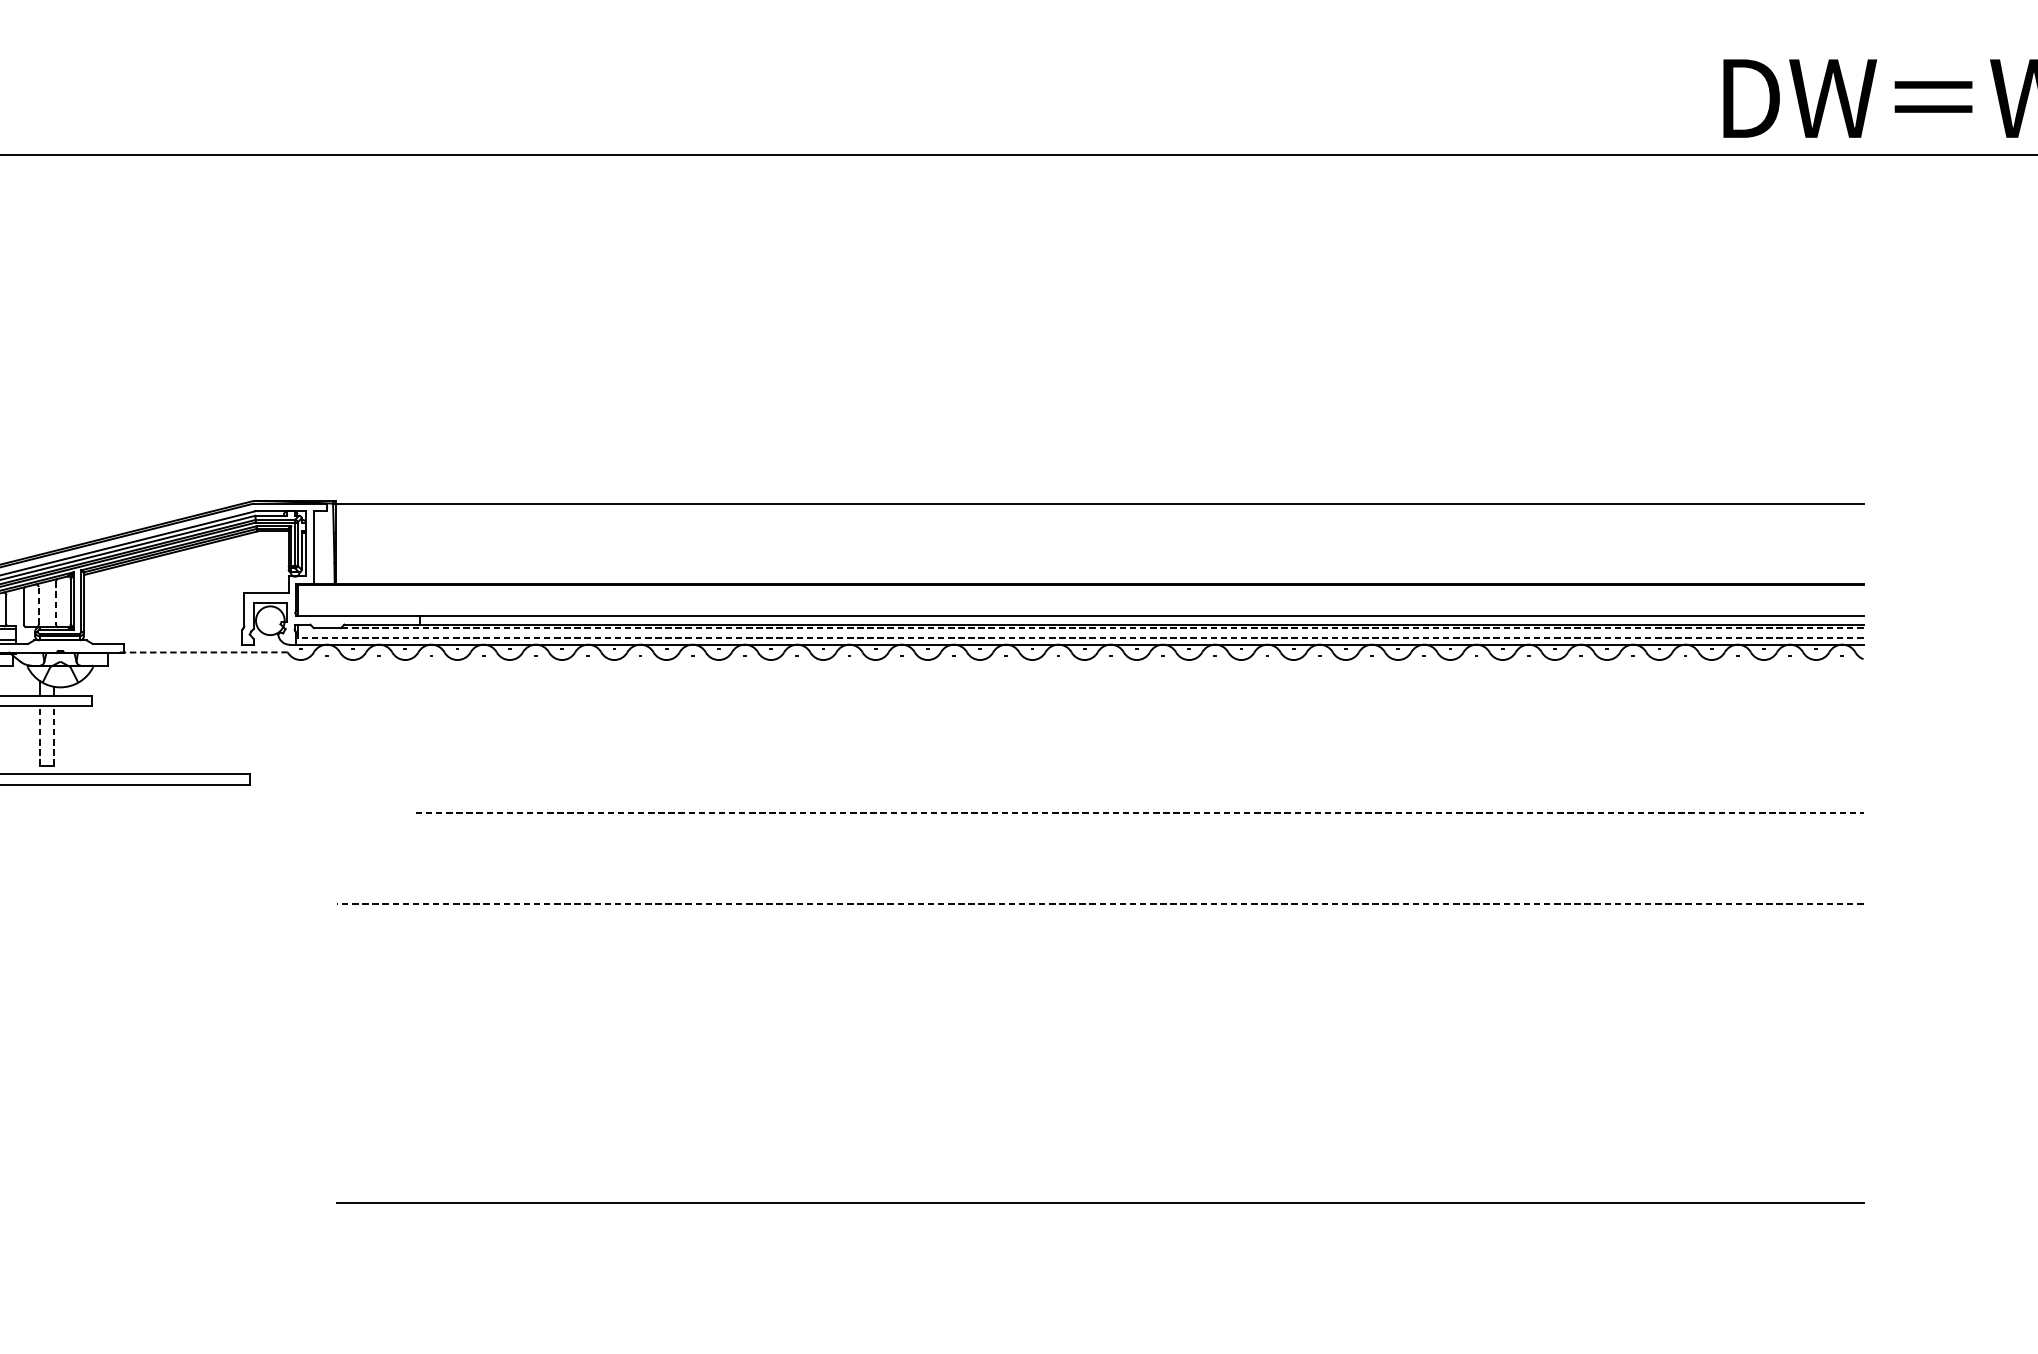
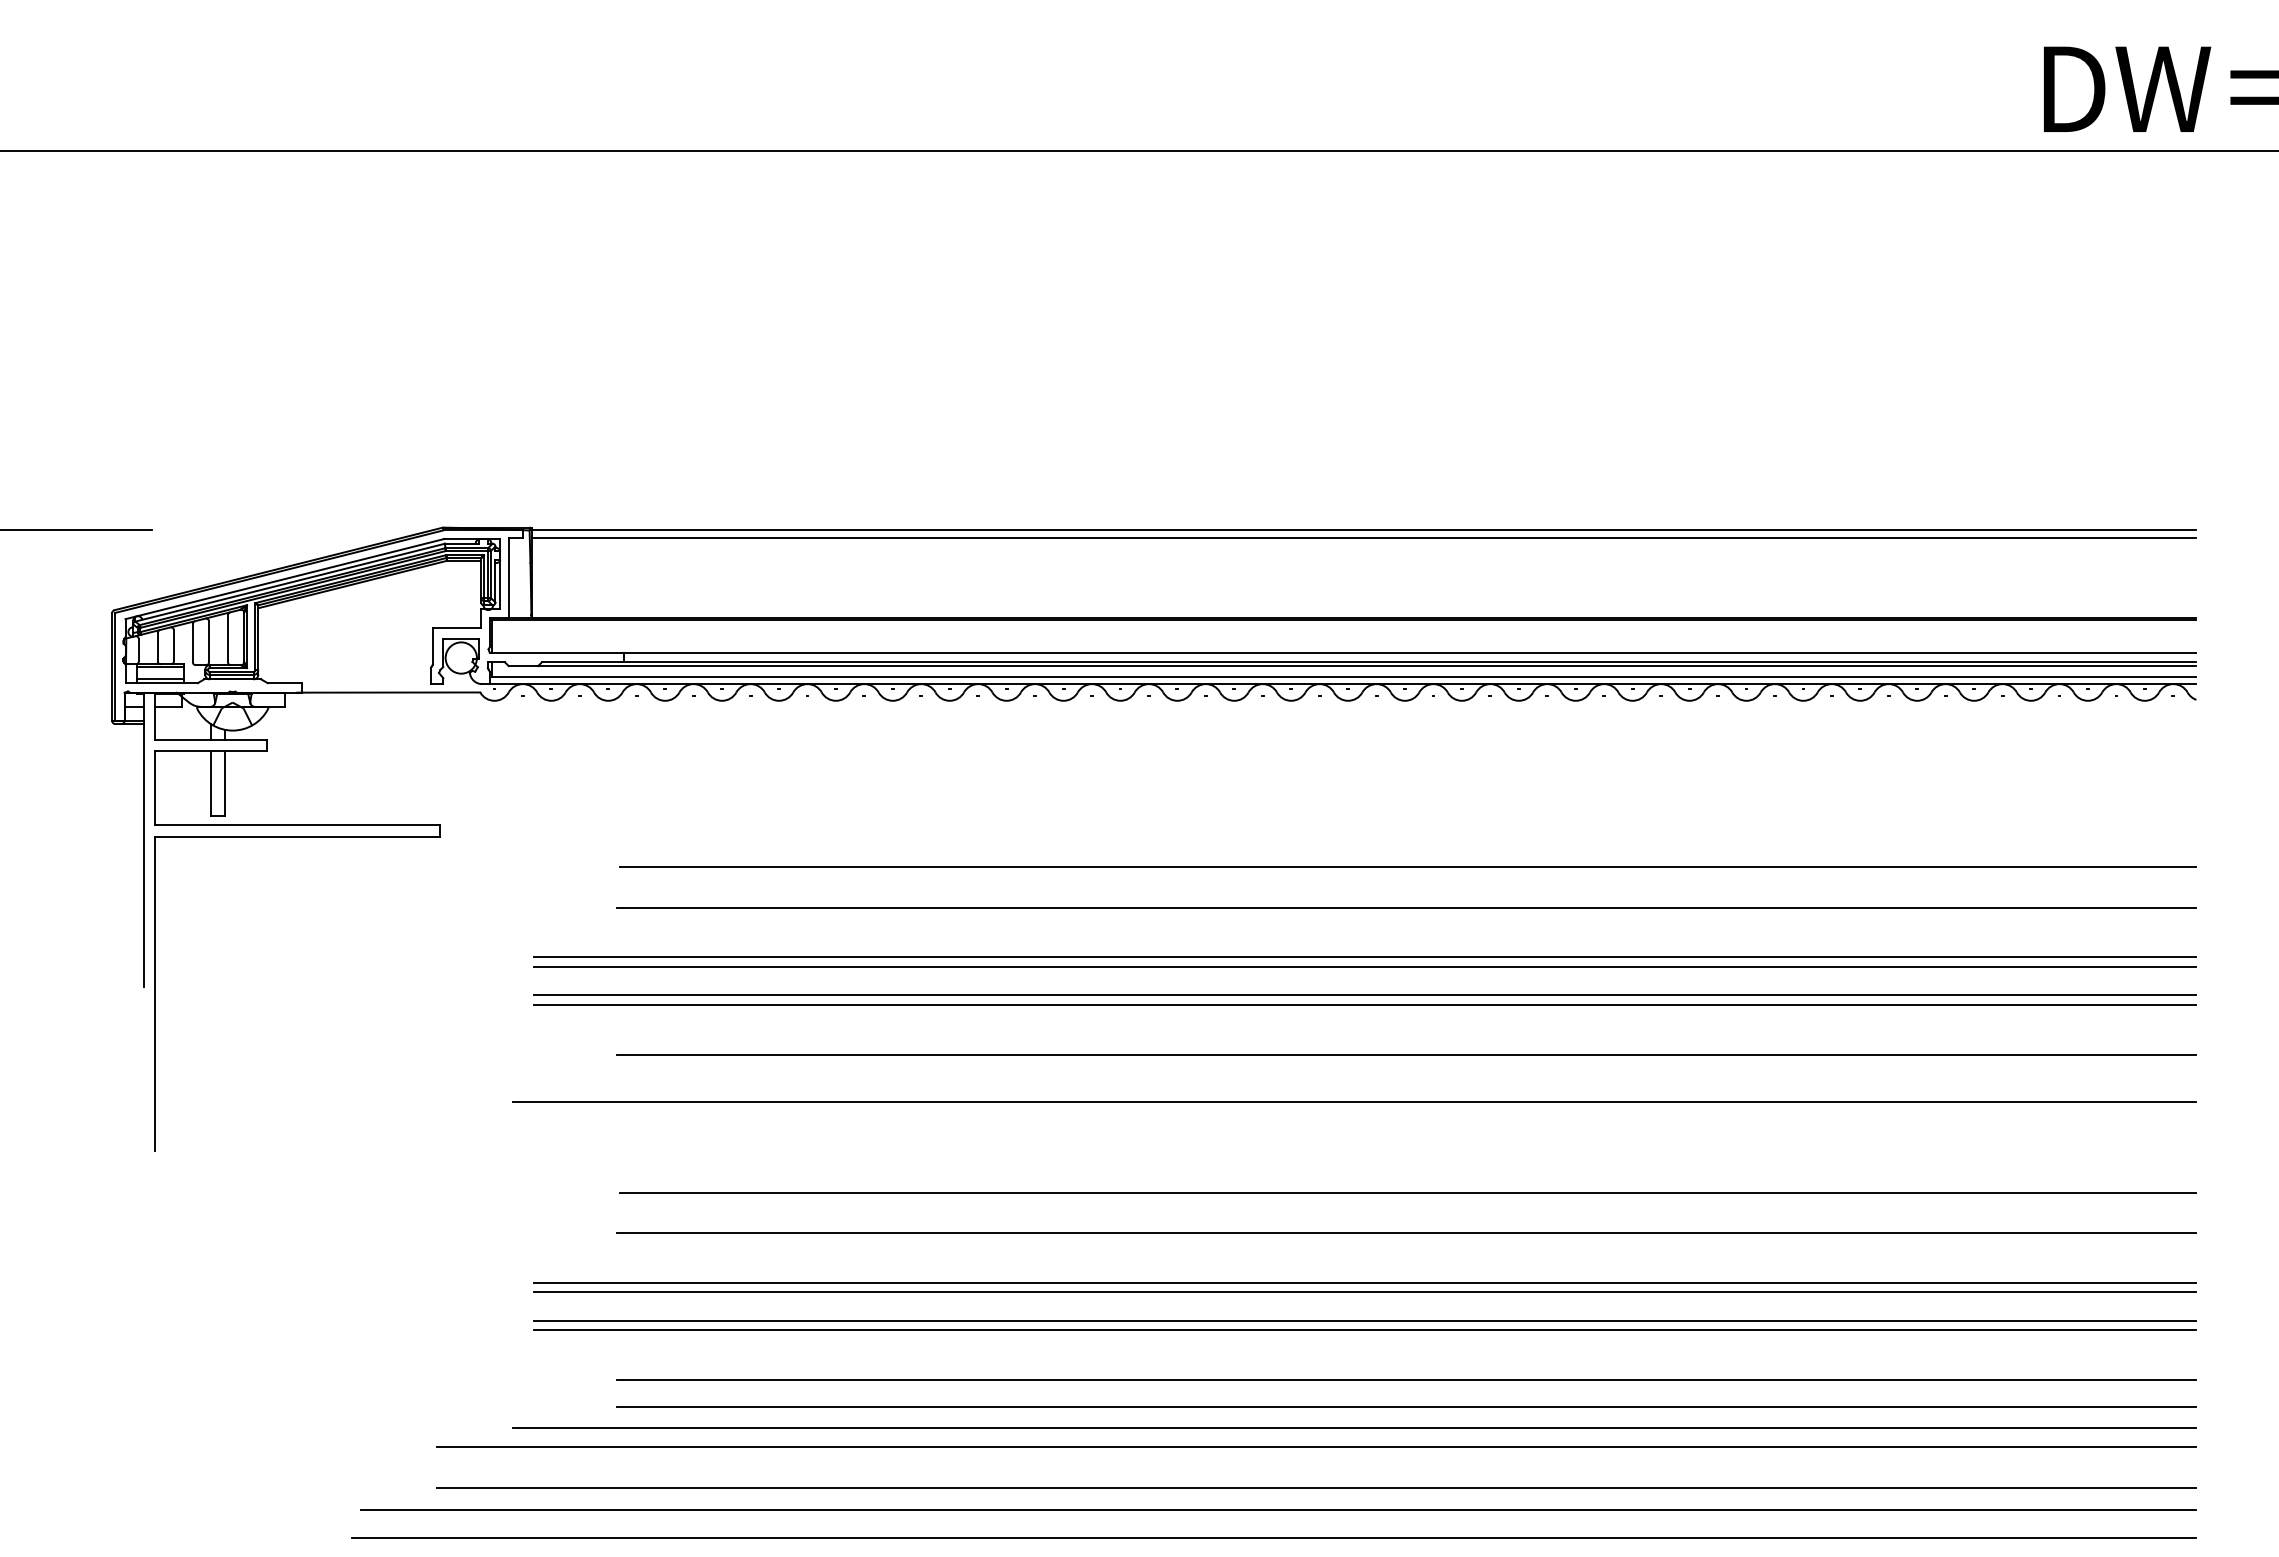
line: (1099, 510) -> (1364, 538), added
line: (55, 602) -> (227, 638), dashed -> solid
line: (39, 605) -> (209, 641), dashed -> solid
line: (1101, 628) -> (1366, 666), dashed -> solid
line: (1080, 637) -> (1343, 676), dashed -> solid
line: (203, 652) -> (388, 692), dashed -> solid
line: (40, 735) -> (210, 783), dashed -> solid
line: (53, 735) -> (225, 783), dashed -> solid
line: (1140, 813) -> (1408, 867), dashed -> solid
line: (1138, 849) -> (1406, 907), added
line: (1100, 895) -> (1365, 957), added
line: (1099, 903) -> (1364, 966), dashed -> solid
line: (1100, 930) -> (1365, 995), added
line: (1100, 938) -> (1365, 1004), added
line: (1138, 984) -> (1406, 1054), added
line: (1090, 1028) -> (1354, 1102), added
line: (1139, 1111) -> (1407, 1192), added
line: (1138, 1149) -> (1406, 1233), added
line: (1100, 1194) -> (1365, 1282), added
line: (1100, 1229) -> (1365, 1320), added
line: (1100, 1238) -> (1365, 1330), added
line: (1138, 1284) -> (1406, 1380), added
line: (1138, 1307) -> (1406, 1406), added
line: (1090, 1327) -> (1354, 1427), added
line: (1055, 1344) -> (1316, 1446), added

